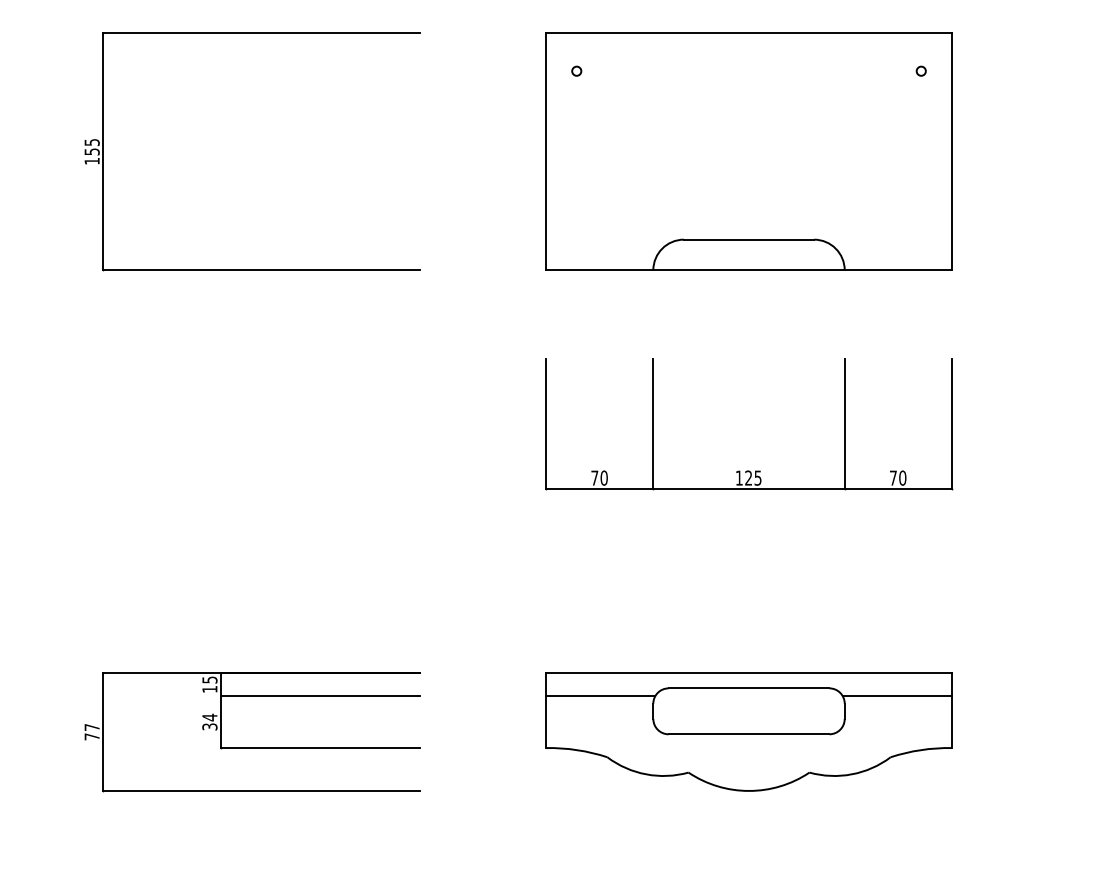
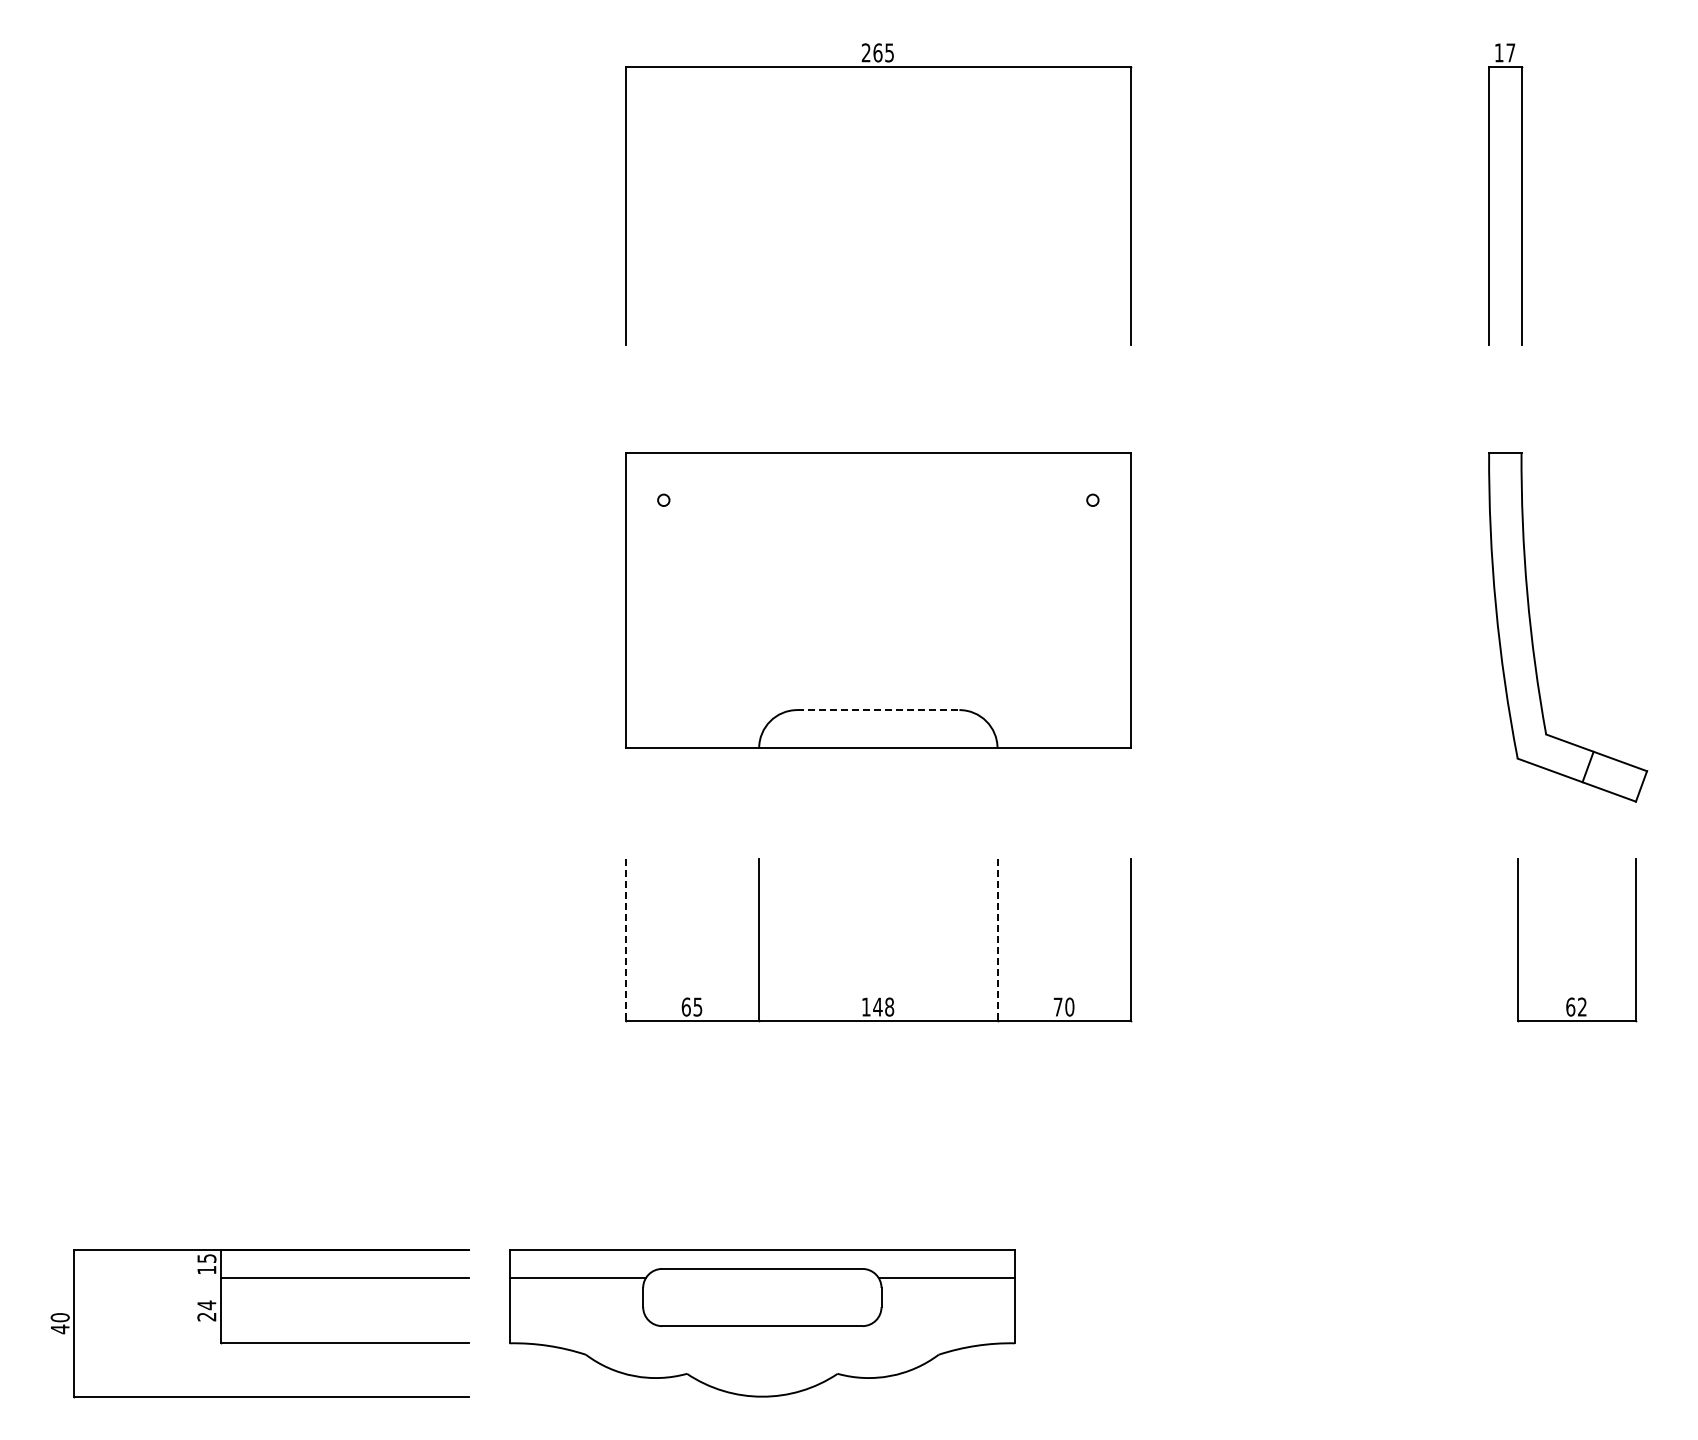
part: (252, 33) -> (260, 453), removed
line: (749, 240) -> (878, 710), solid -> dashed
line: (546, 424) -> (625, 940), solid -> dashed
line: (844, 424) -> (997, 940), solid -> dashed
text: (599, 477) -> (691, 1006), 70 -> 65
text: (753, 477) -> (883, 1006), 125 -> 148
text: (209, 726) -> (206, 1316), 34 -> 24
text: (91, 732) -> (59, 1323), 77 -> 40
part: (749, 732) -> (762, 1323), moved

